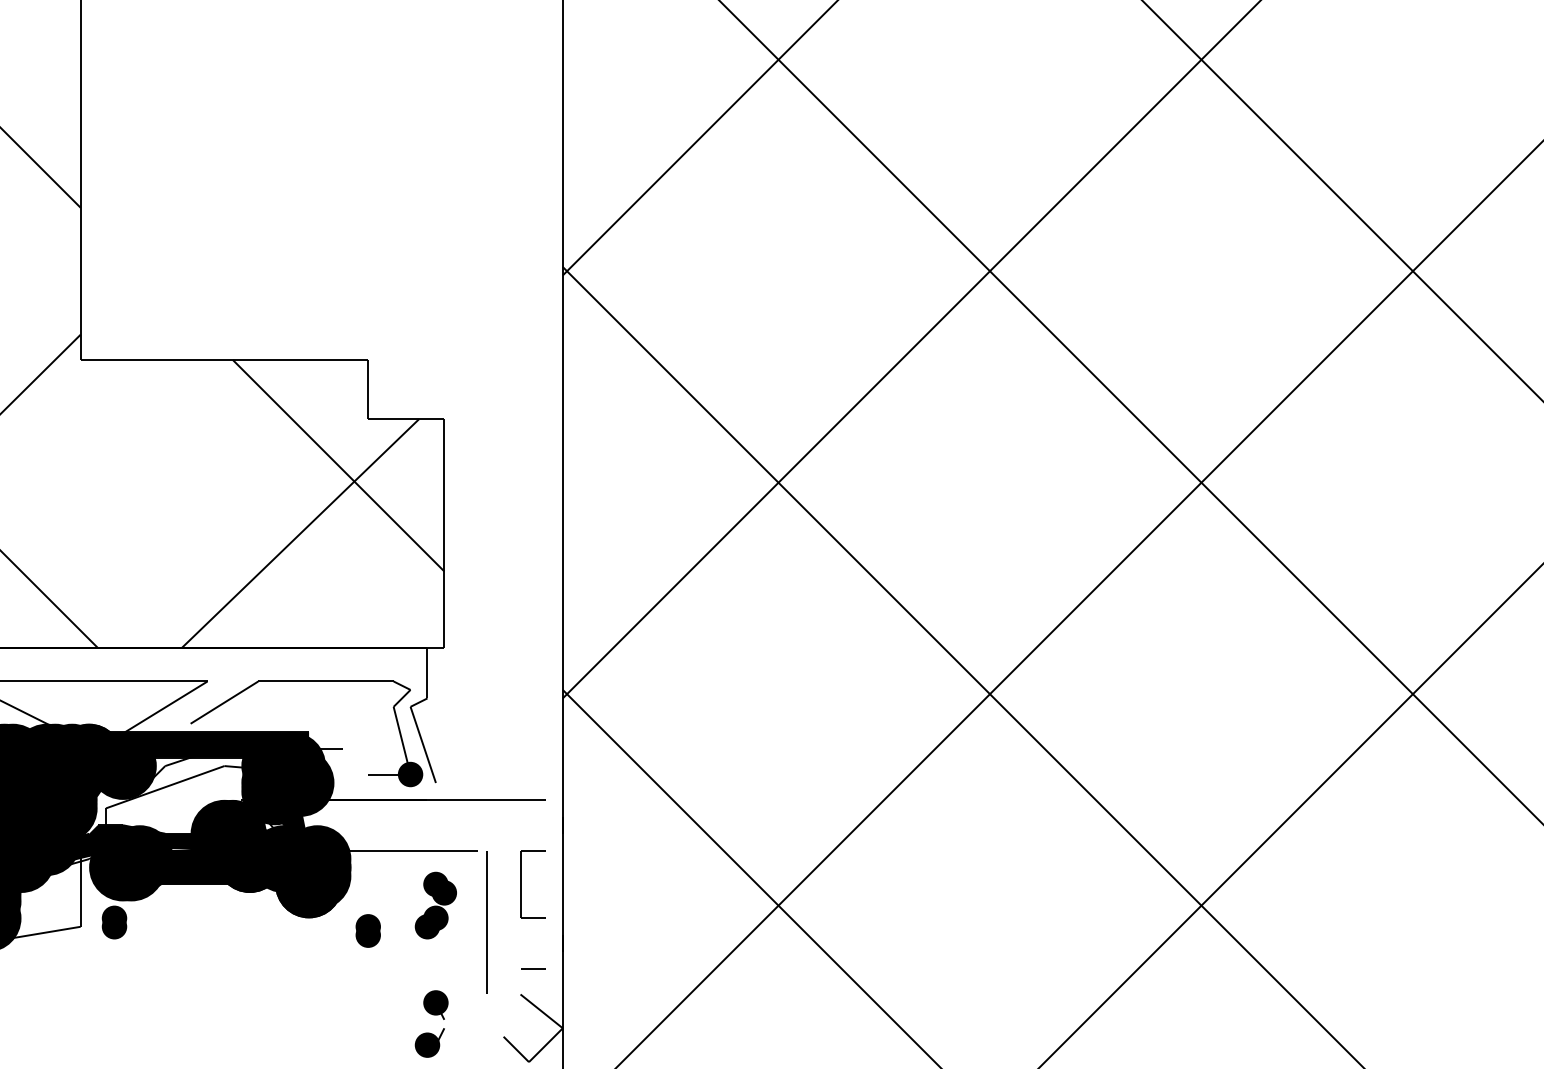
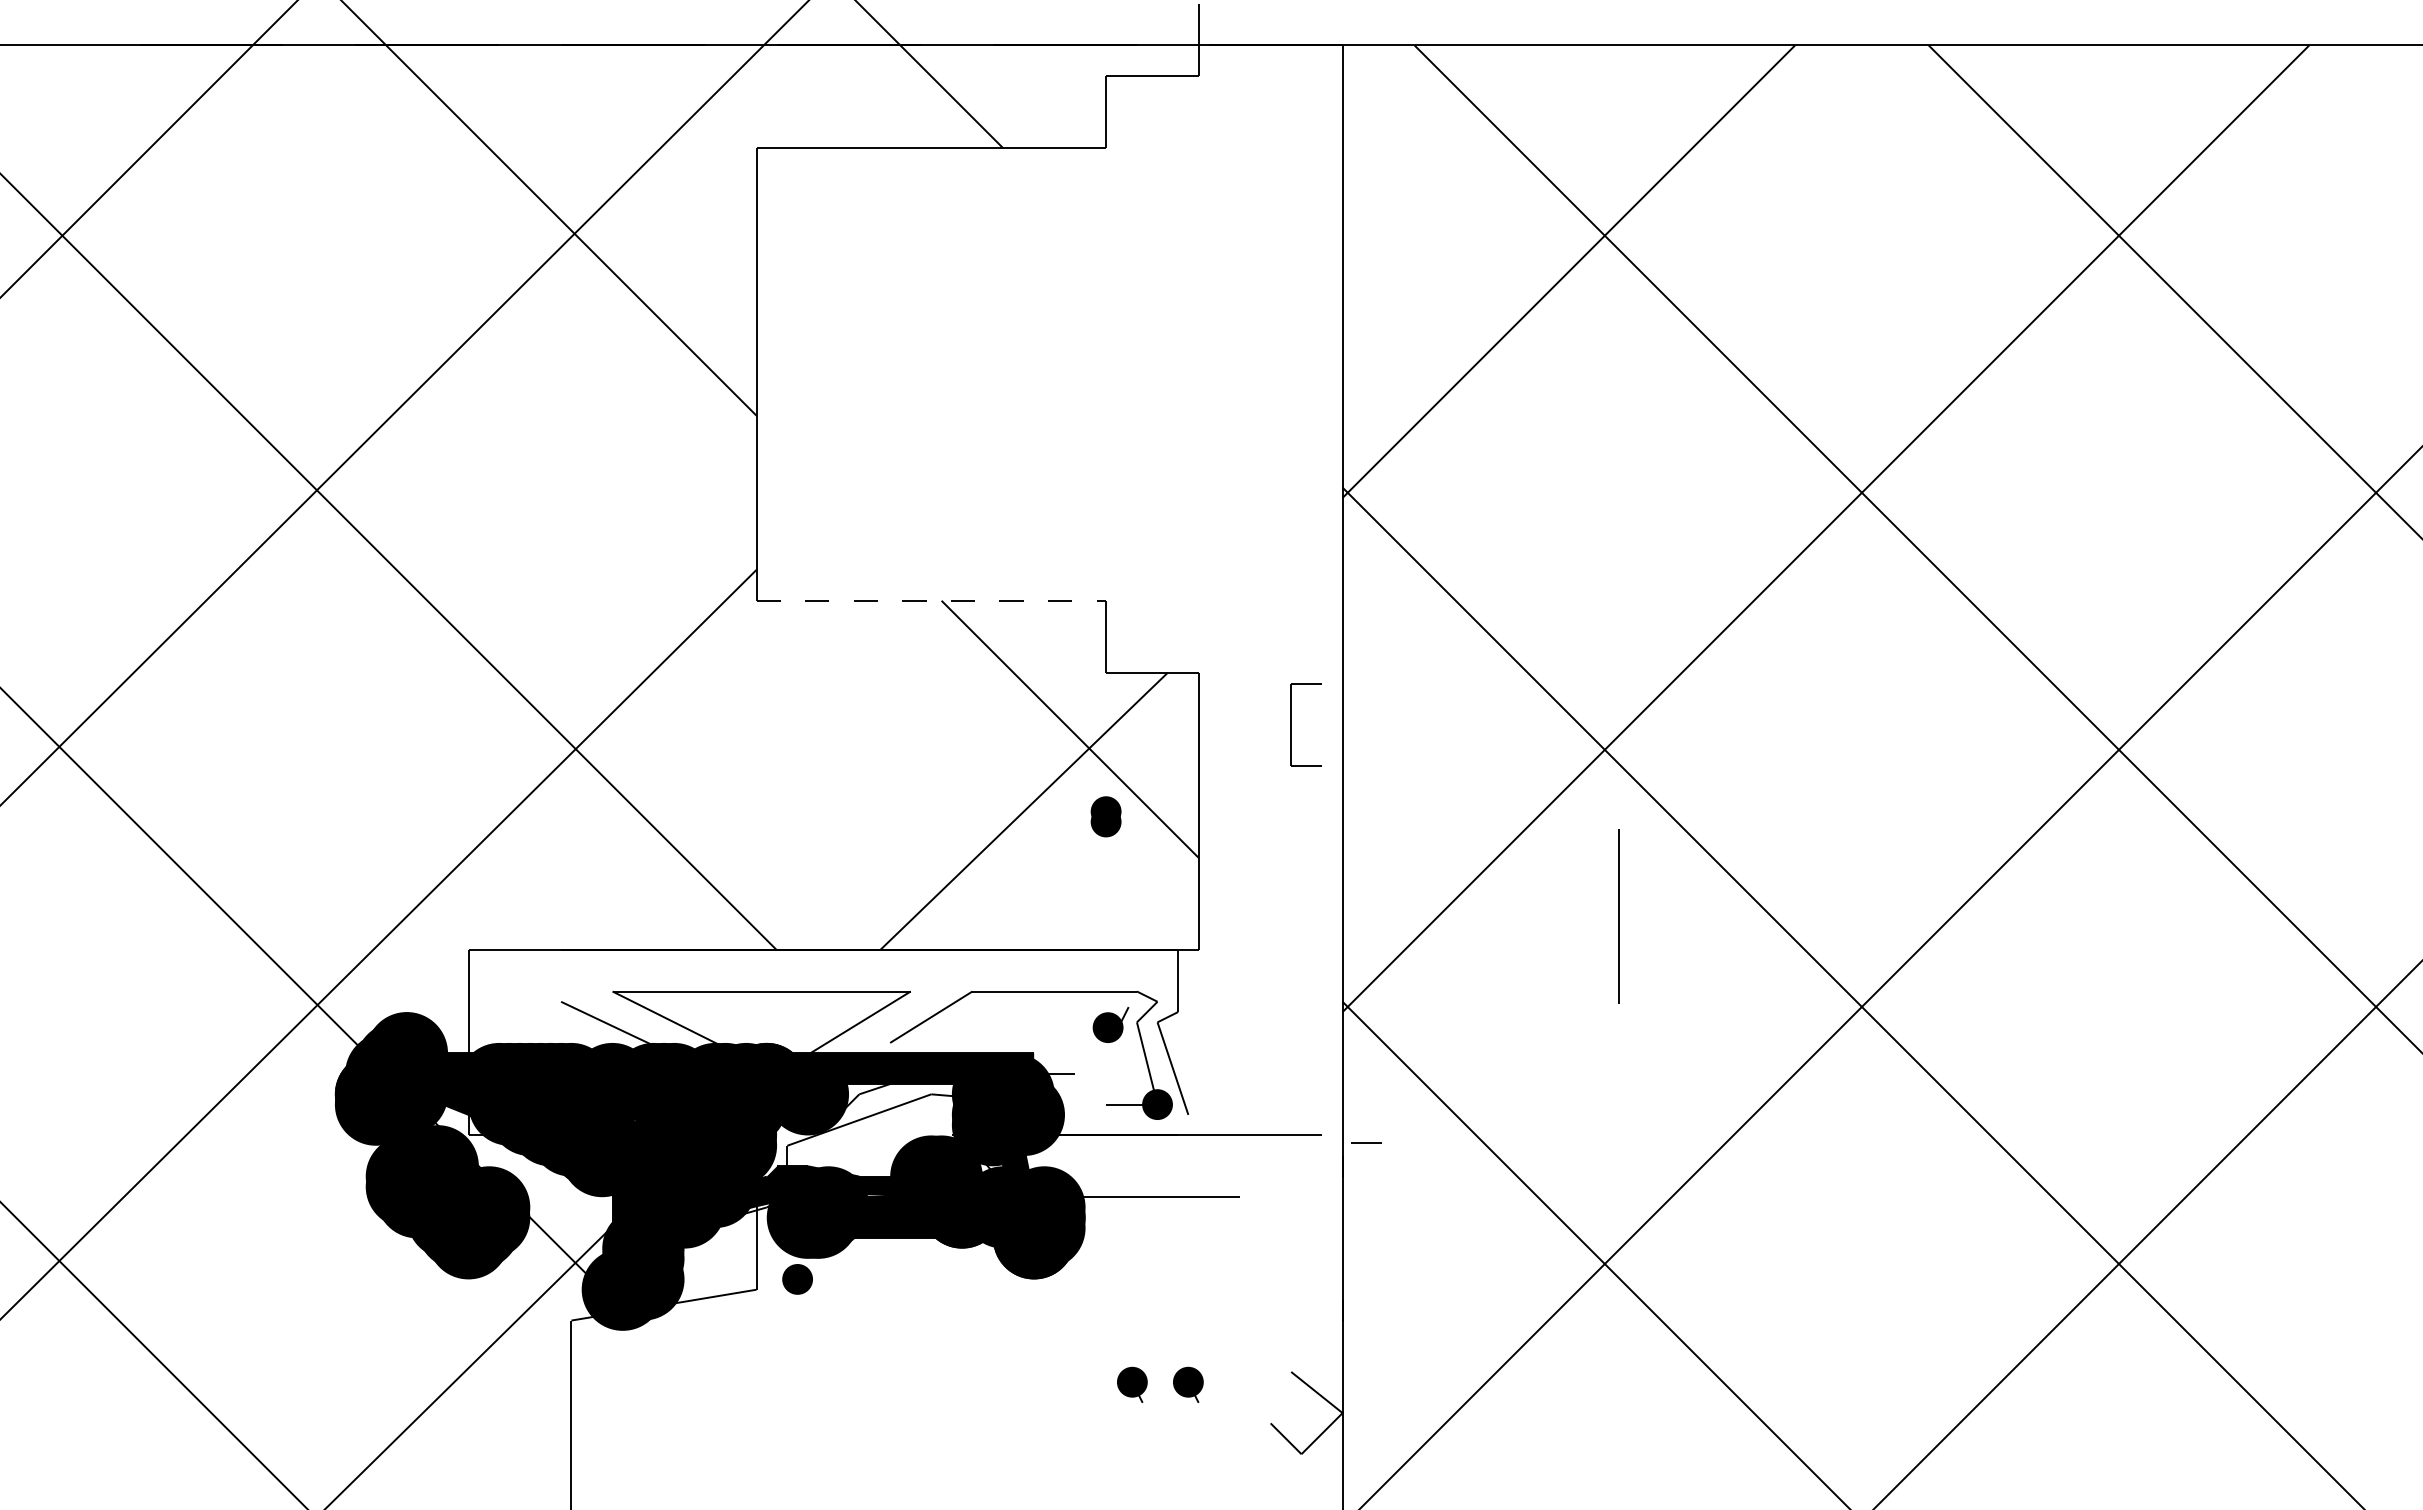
line: (224, 359) -> (931, 600), solid -> dashed
part: (520, 883) -> (1291, 724), moved
part: (435, 905) -> (1187, 1263), removed
line: (486, 922) -> (1618, 916), moved
fill: (114, 926) -> (797, 1289), removed
part: (367, 930) -> (1105, 816), moved
line: (533, 968) -> (1366, 1142), moved
part: (389, 1004) -> (1132, 1384), added
part: (429, 1042) -> (1110, 1024), moved

